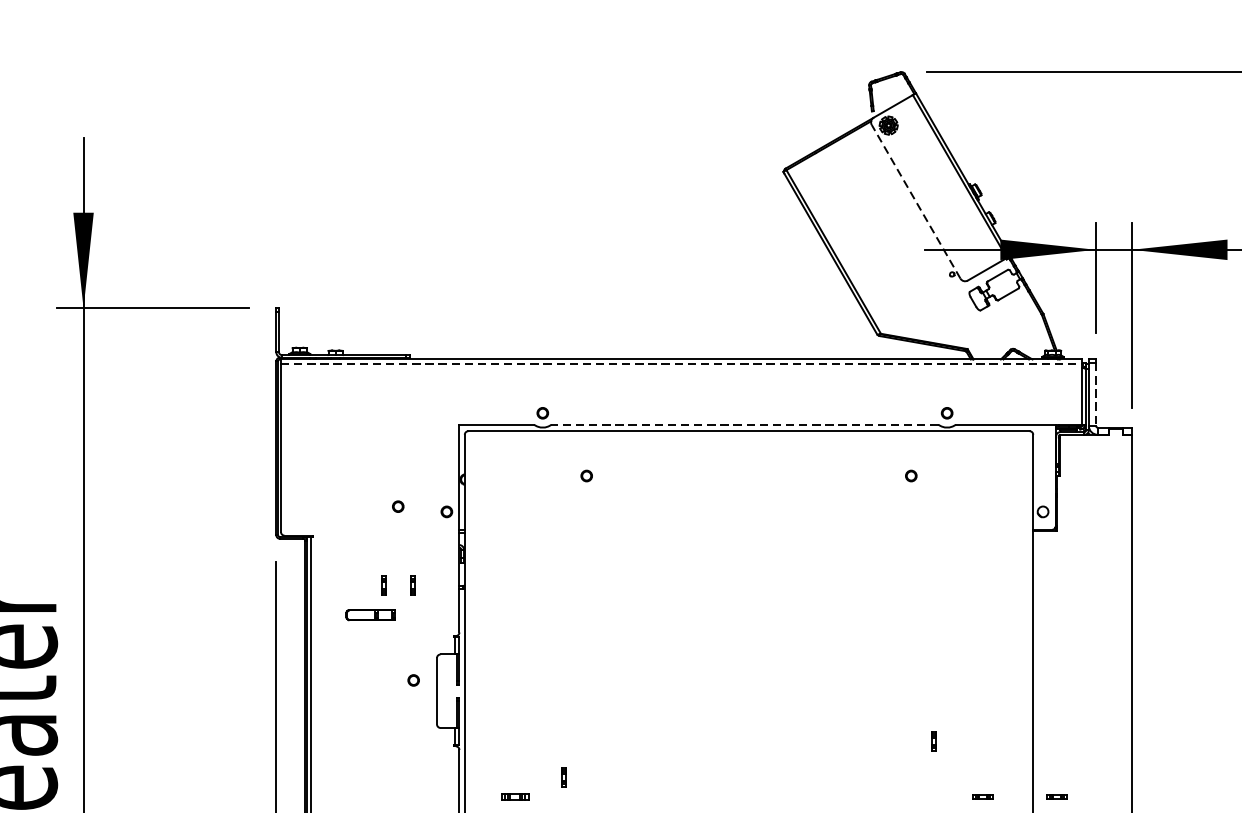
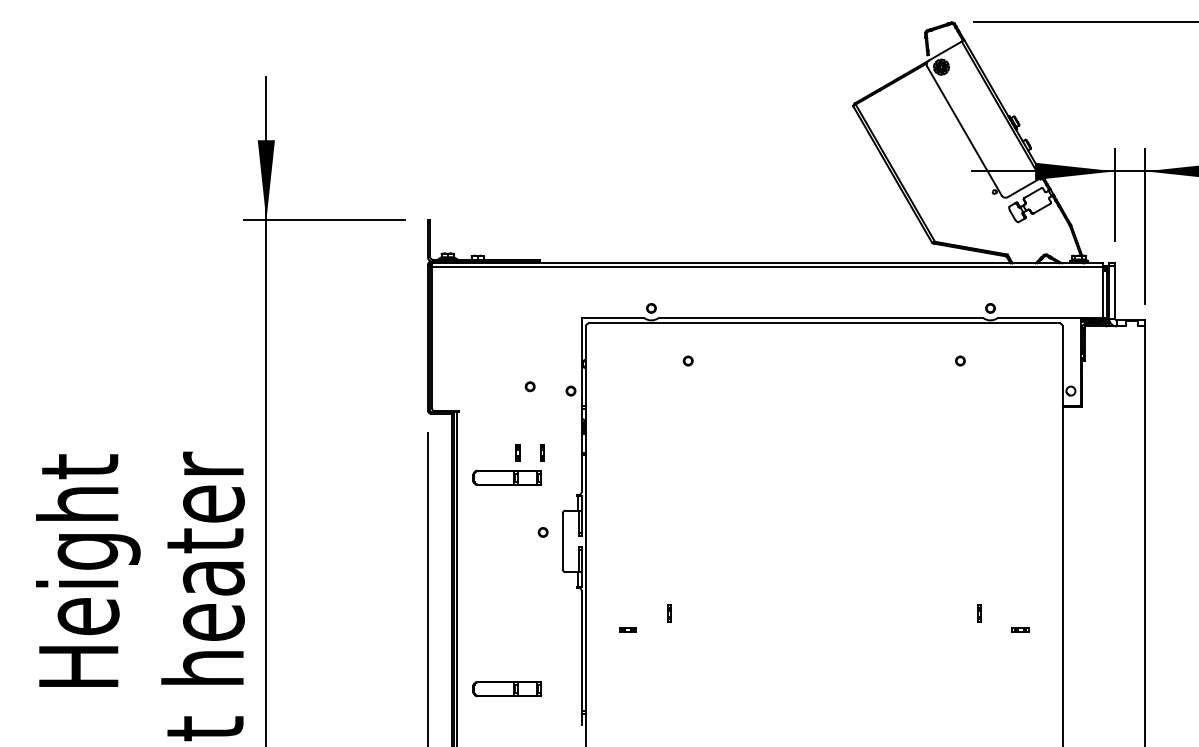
line: (916, 201) -> (964, 130), dashed -> solid
line: (681, 364) -> (767, 267), dashed -> solid
line: (1096, 395) -> (1115, 293), dashed -> solid
line: (744, 425) -> (820, 318), dashed -> solid
part: (369, 614) -> (506, 477), size x1.67
part: (934, 741) -> (979, 613), moved
part: (514, 796) -> (627, 629), size x0.71
part: (1056, 796) -> (1082, 629), removed

